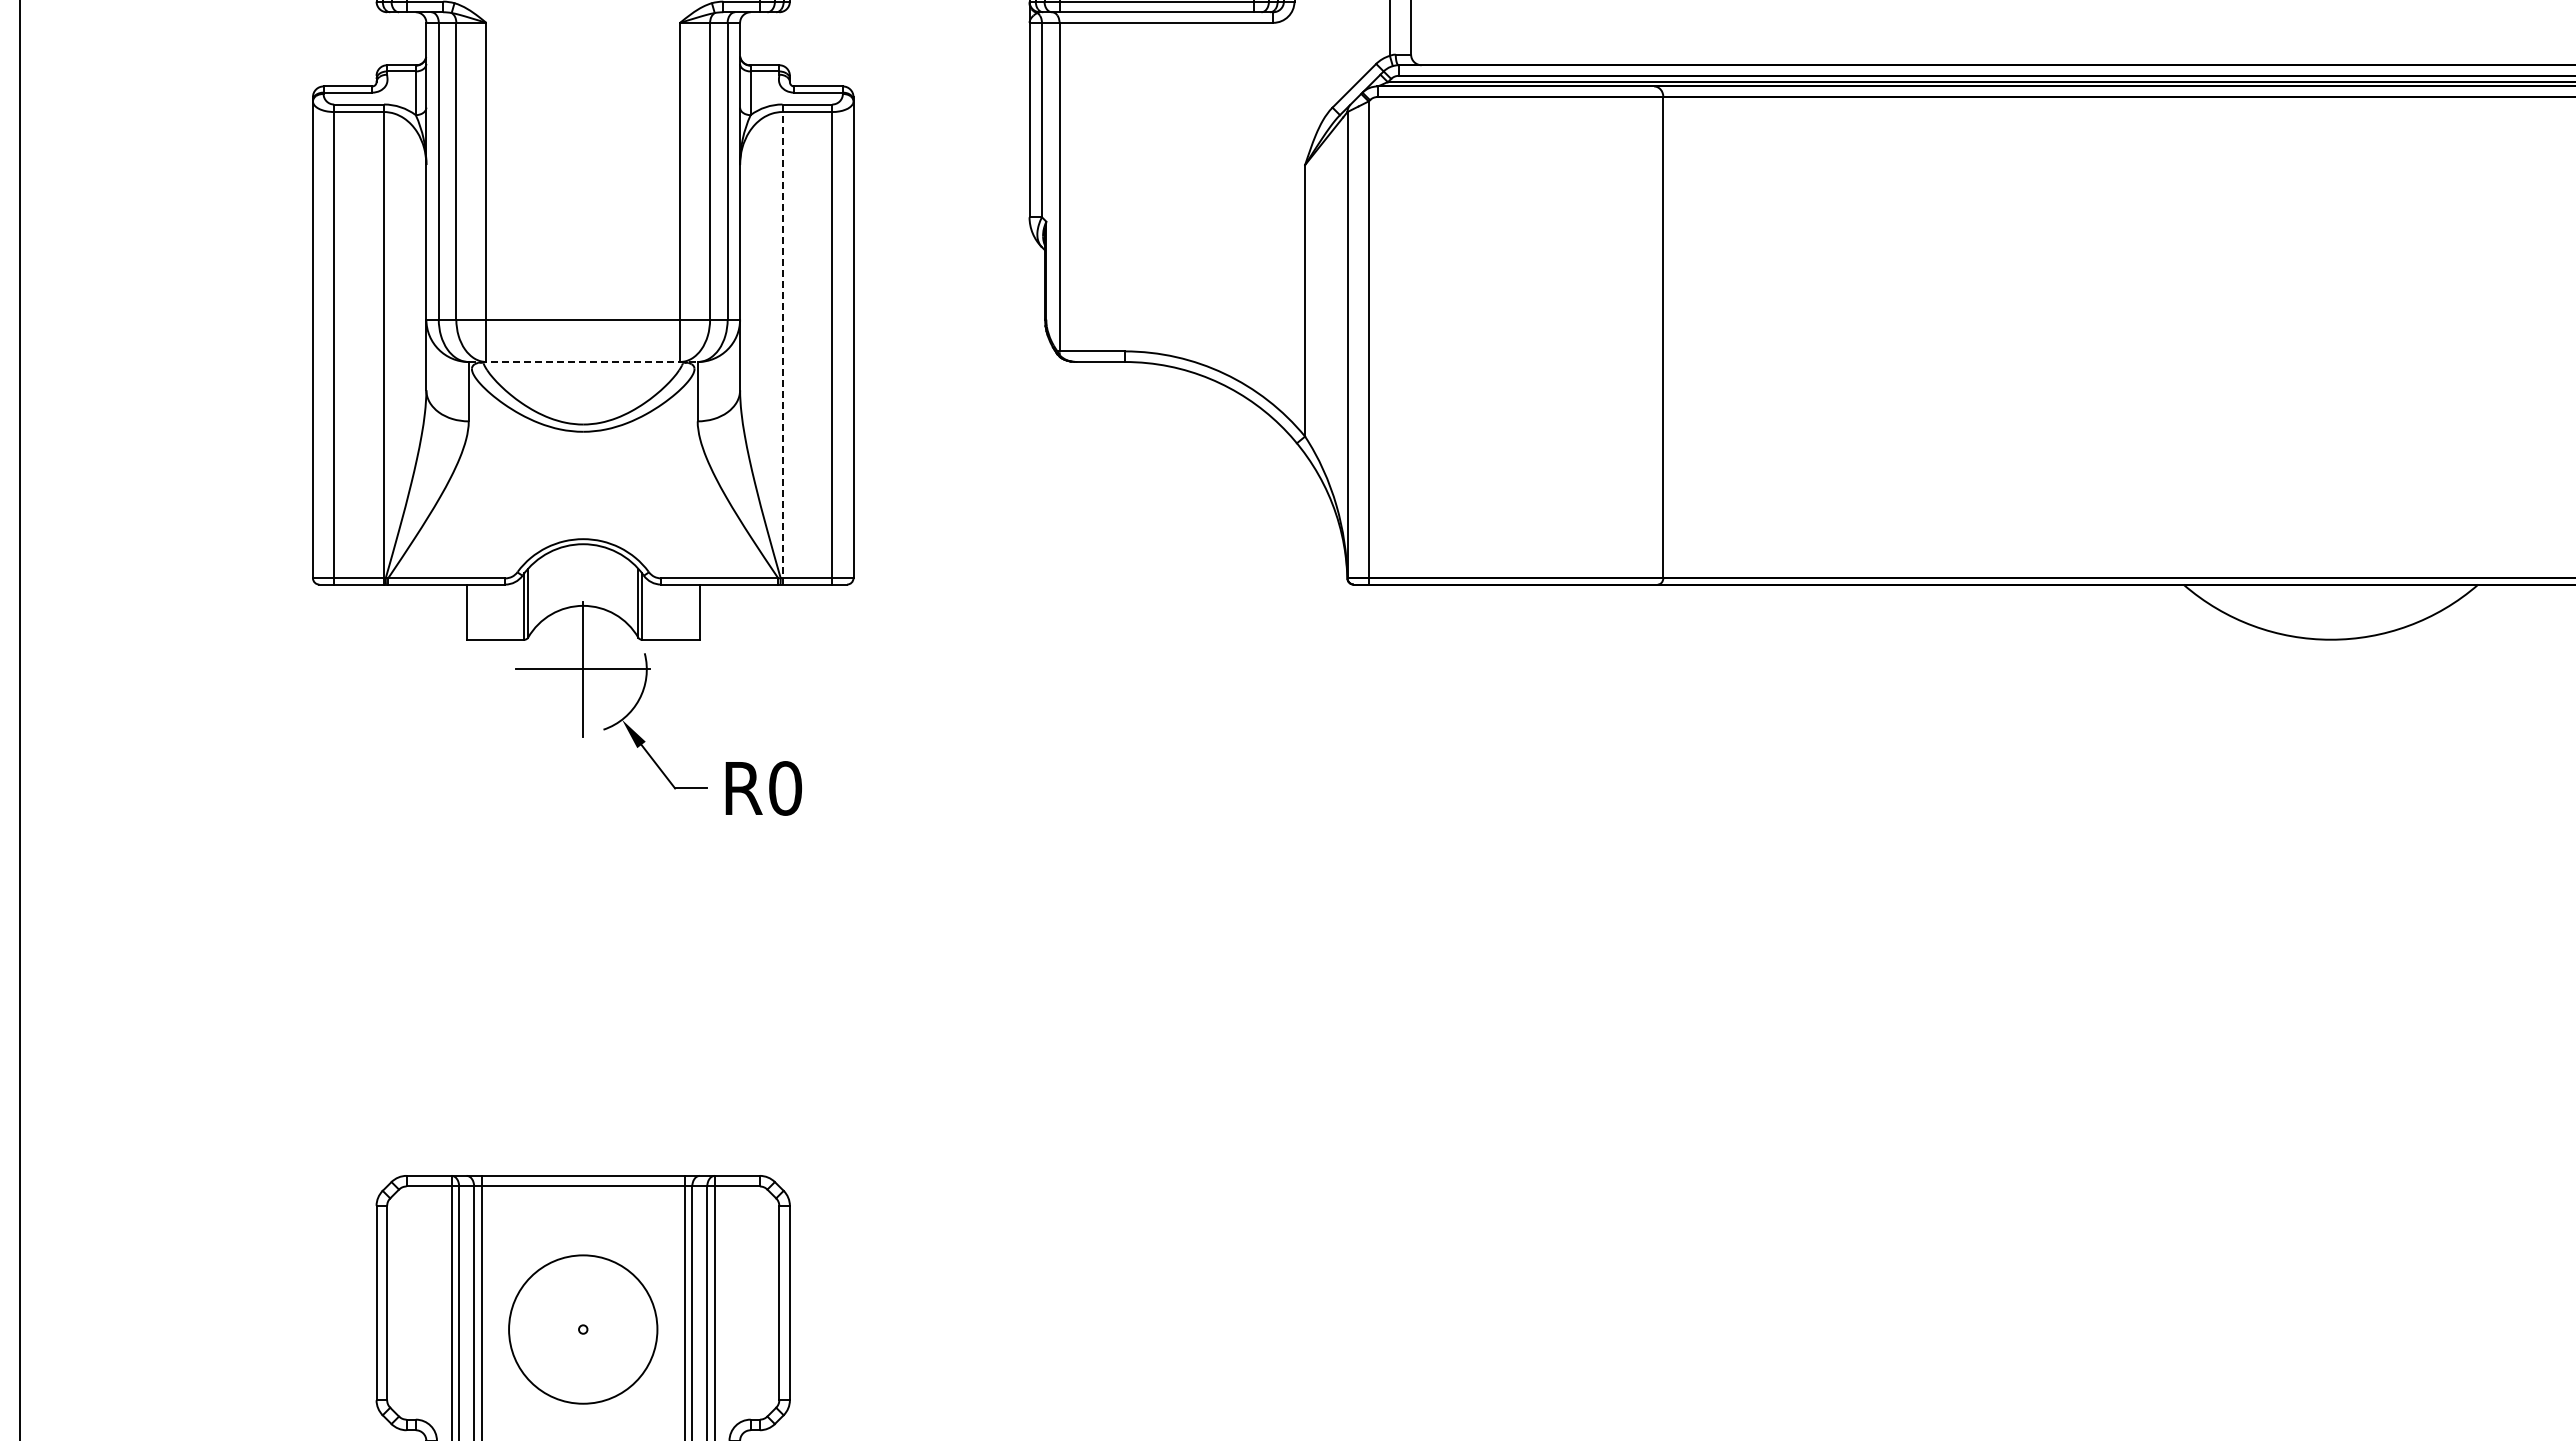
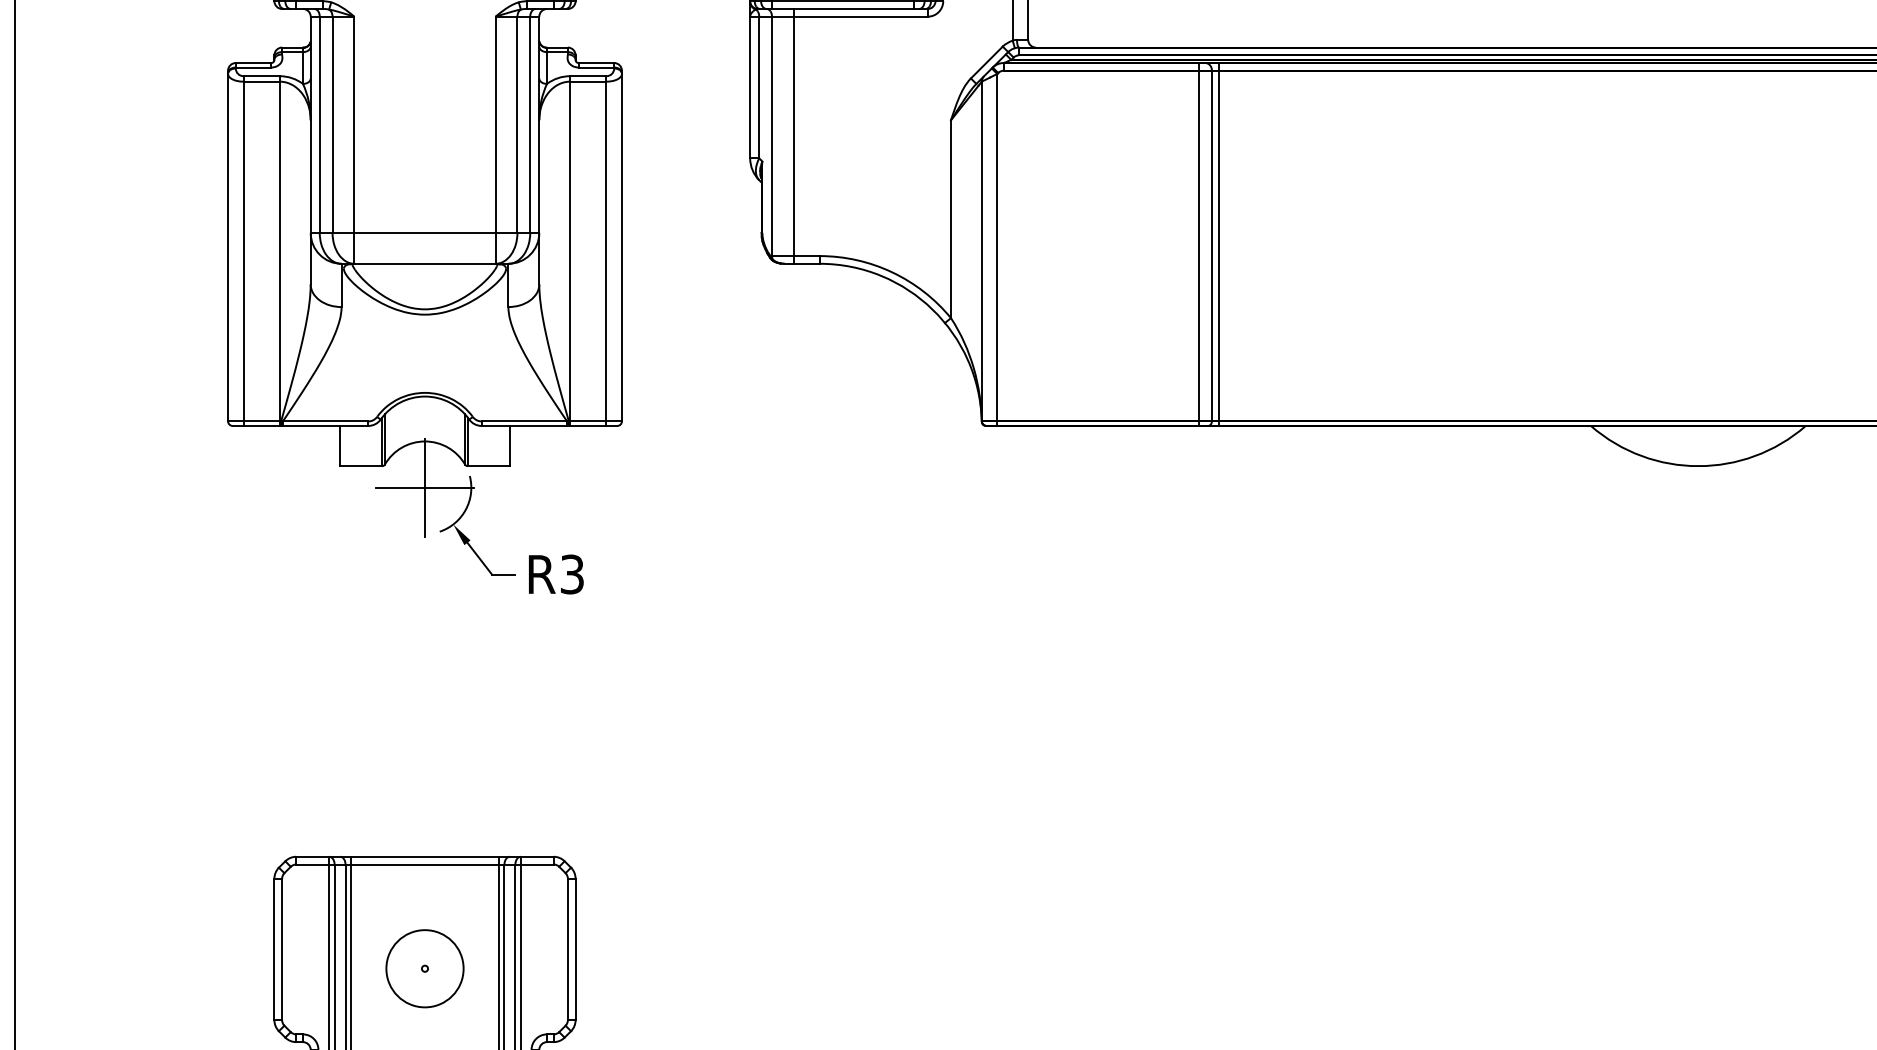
line: (1089, 187) -> (793, 136), added
line: (1644, 335) -> (1198, 244), added
line: (1672, 335) -> (1218, 244), added
line: (782, 344) -> (570, 251), dashed -> solid
line: (583, 362) -> (425, 264), dashed -> solid
text: (785, 788) -> (572, 574), R0 -> R3
circle: (583, 1329) -> (425, 968), size x0.71

